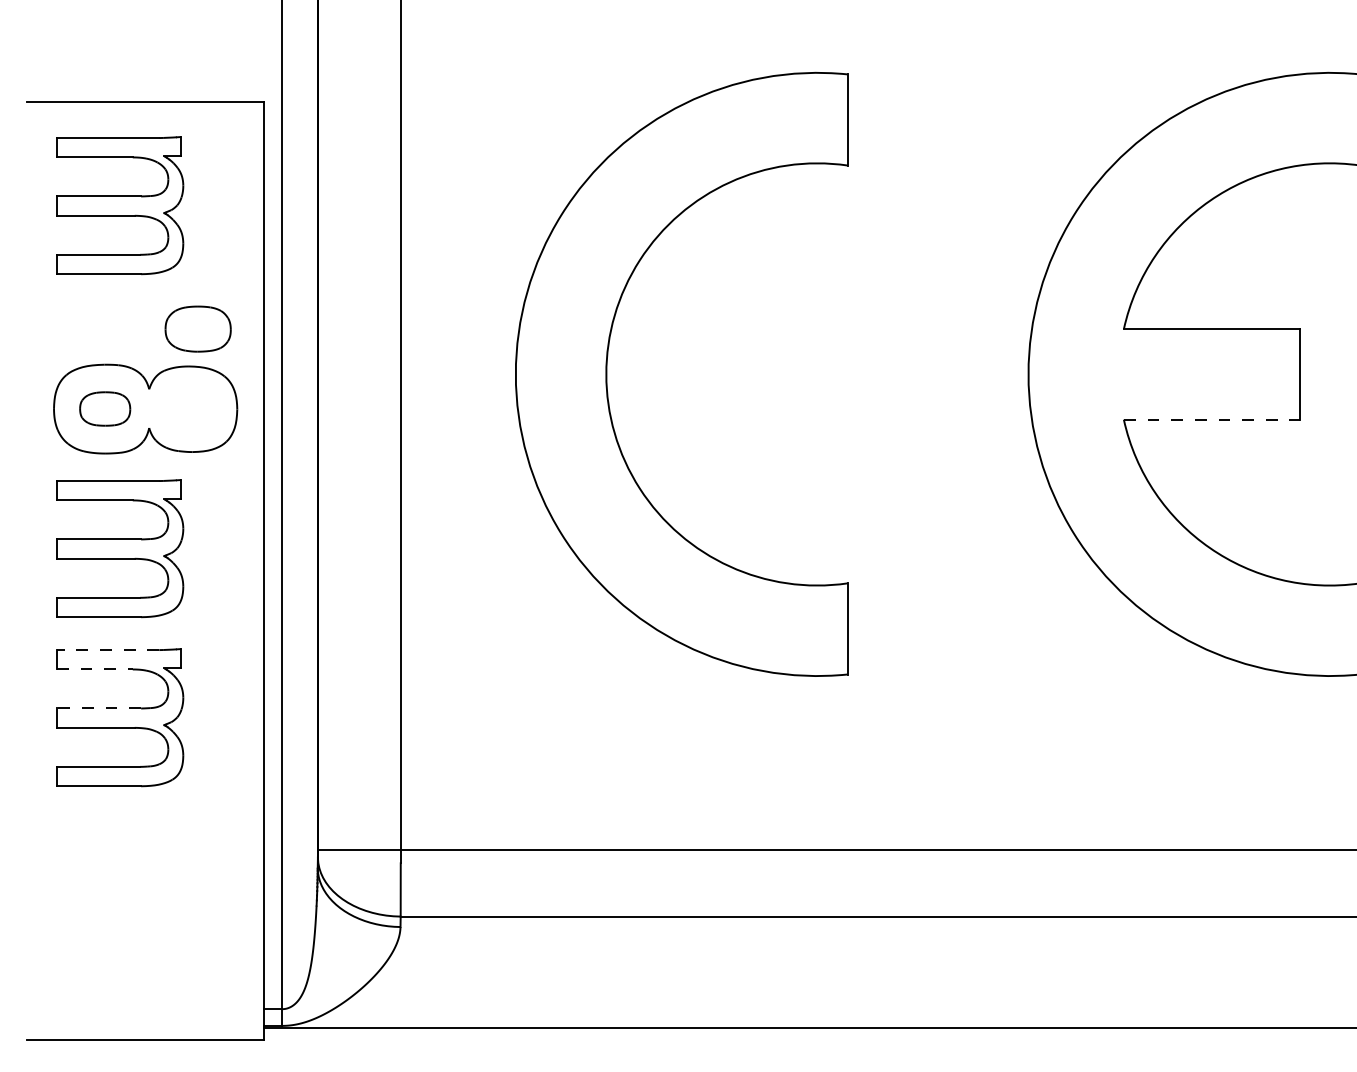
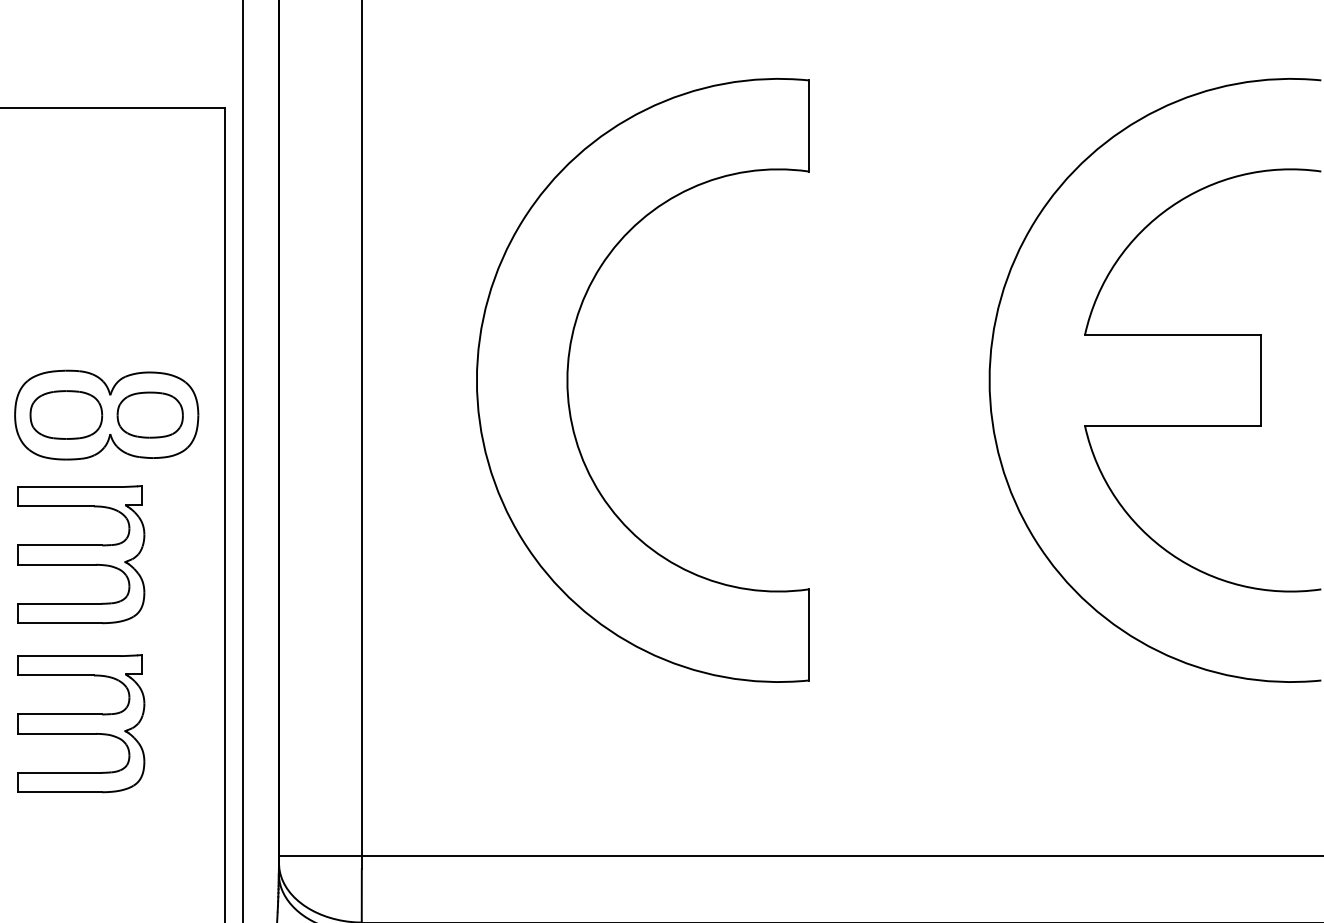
part: (120, 205) -> (81, 211), removed
part: (197, 328) -> (149, 414), moved
part: (104, 408) -> (65, 414), size x1.43
line: (1212, 419) -> (1173, 425), dashed -> solid
line: (107, 650) -> (68, 656), dashed -> solid
line: (94, 669) -> (55, 675), dashed -> solid
line: (98, 708) -> (59, 714), dashed -> solid

